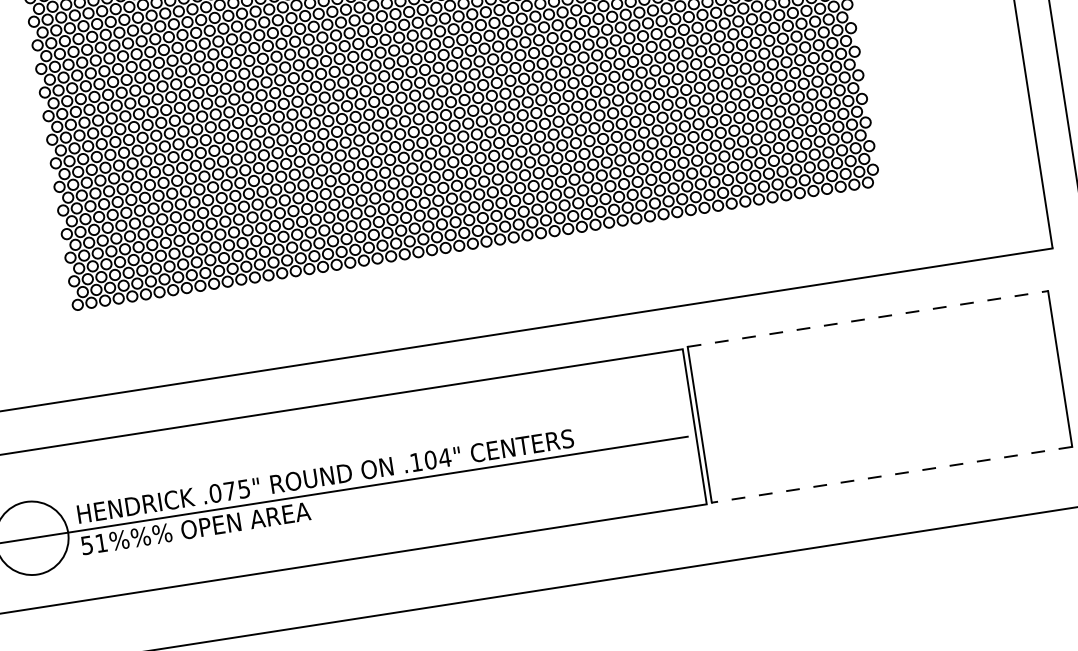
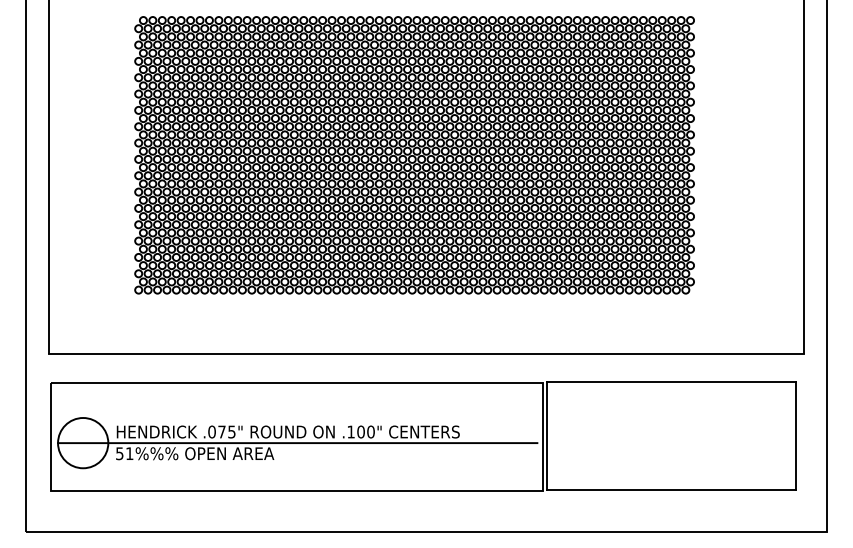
line: (867, 319) -> (671, 382), dashed -> solid
text: (444, 457) -> (370, 431), .104" -> .100"
line: (892, 475) -> (671, 490), dashed -> solid

